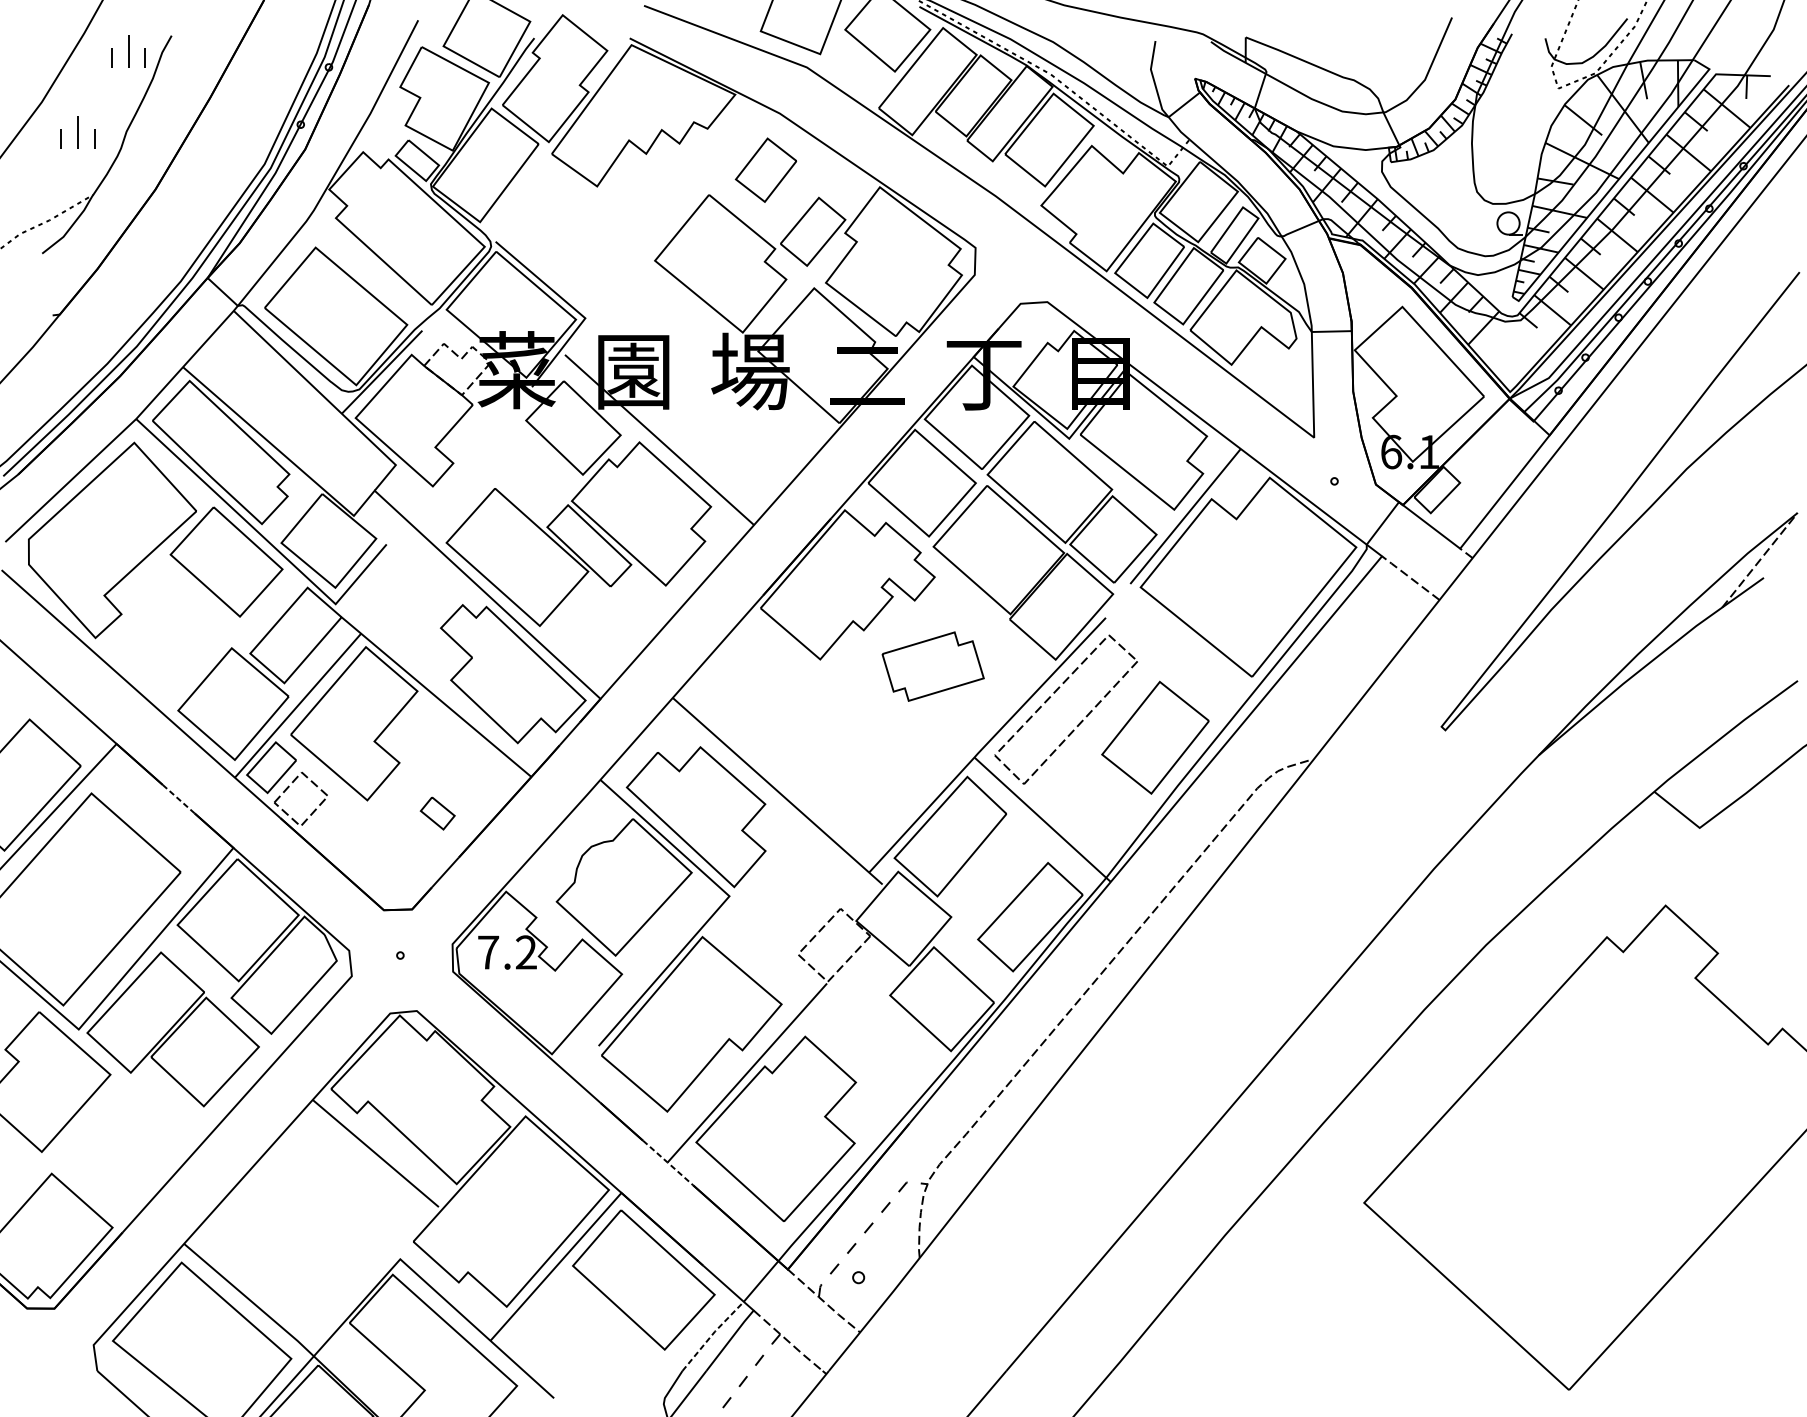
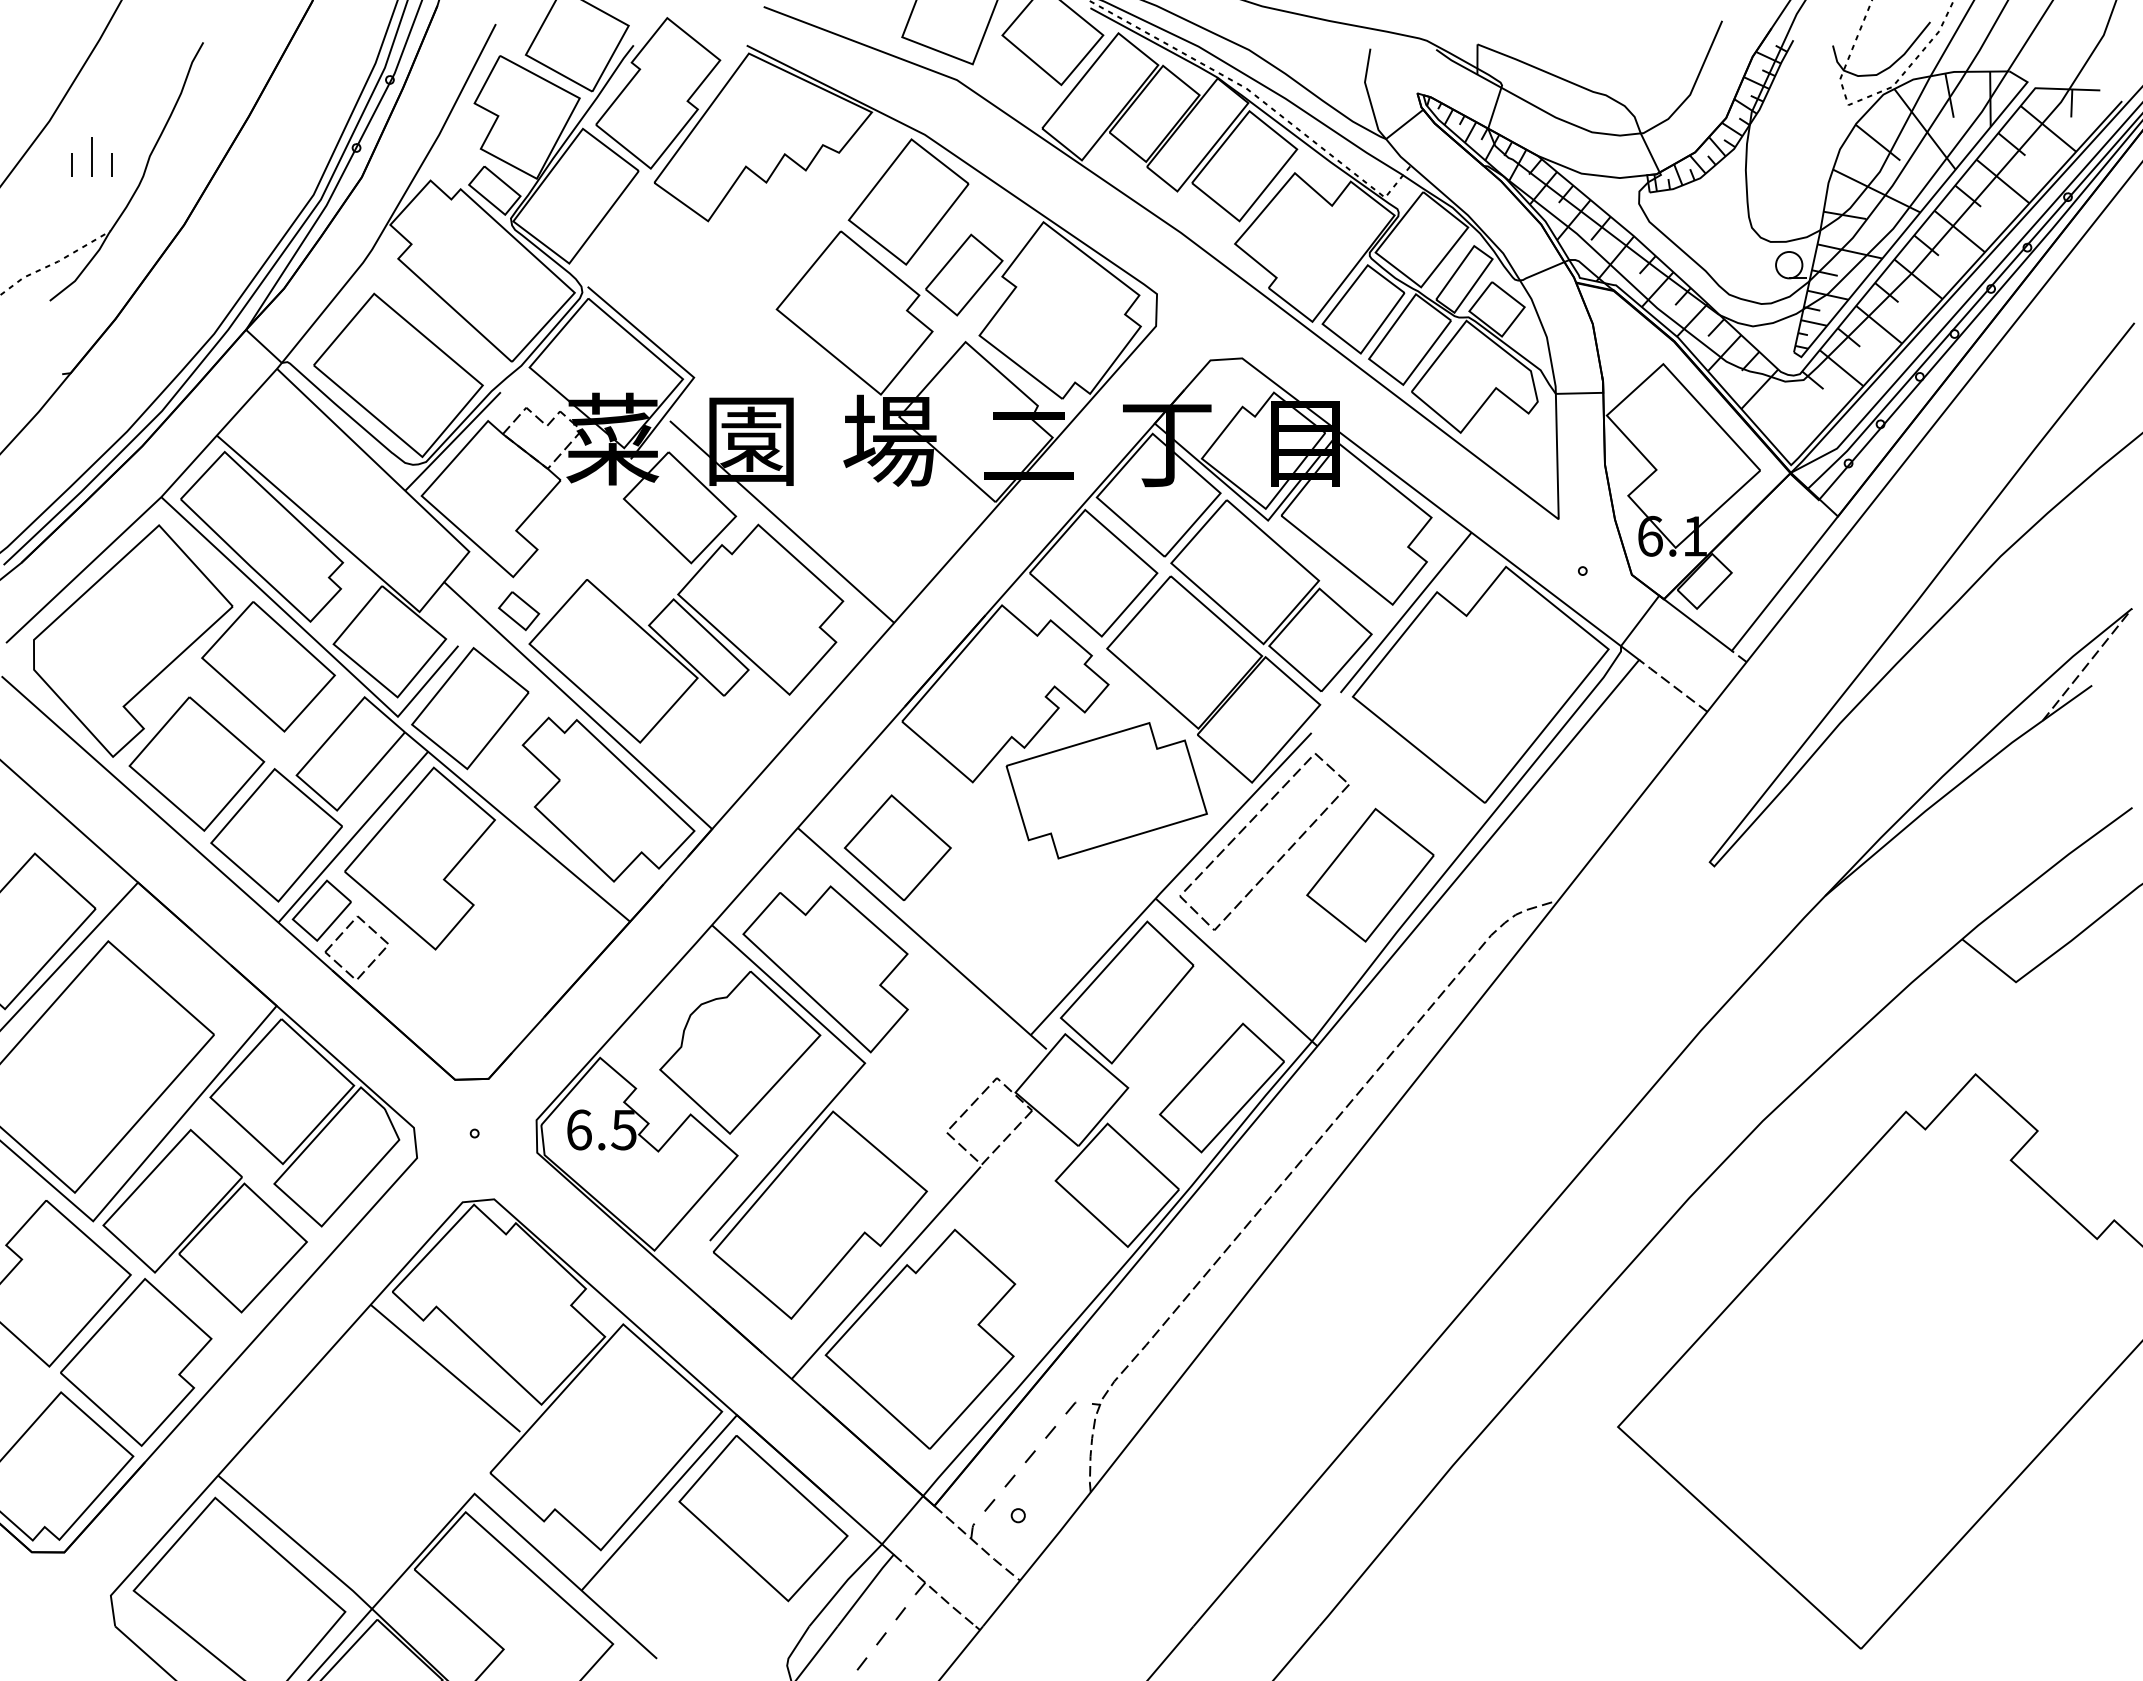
part: (127, 50) -> (151, 60), removed
part: (766, 169) -> (908, 201), size x1.67
part: (396, 597) -> (470, 708), added
part: (165, 643) -> (196, 763), added
part: (933, 666) -> (1106, 790), size x1.67
part: (756, 714) -> (897, 847), added
line: (179, 799) -> (212, 948), dashed -> solid
part: (438, 813) -> (519, 611), moved
text: (507, 952) -> (601, 1129), 7.2 -> 6.5
part: (115, 1148) -> (136, 1362), added
line: (668, 1162) -> (792, 1379), dashed -> solid
line: (712, 1334) -> (844, 1583), dashed -> solid

